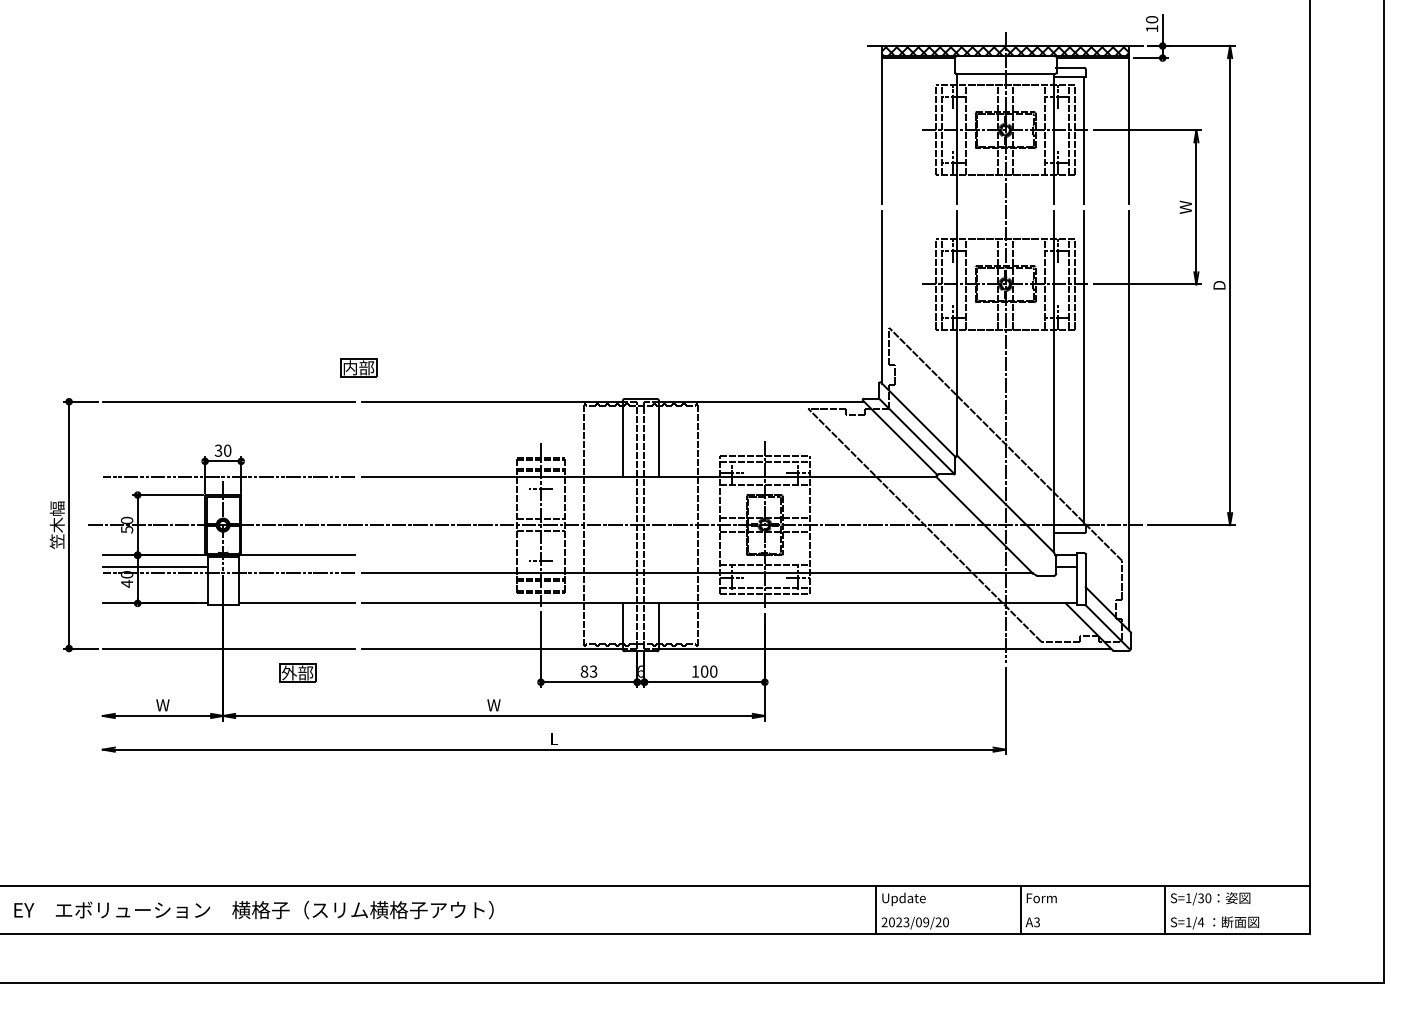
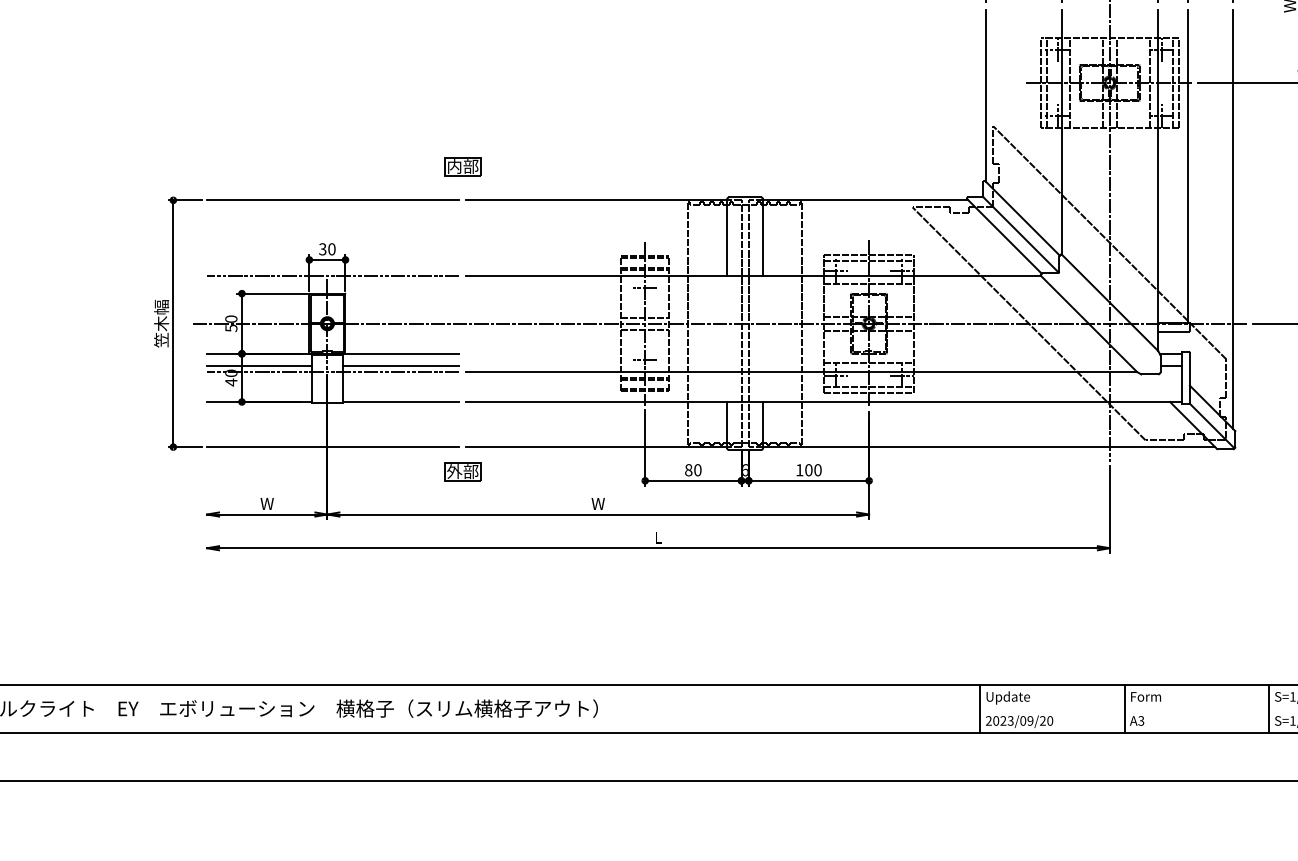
line: (296, 567) -> (400, 366), added
text: (593, 671) -> (697, 470), 83 -> 80
part: (297, 672) -> (462, 471), moved

